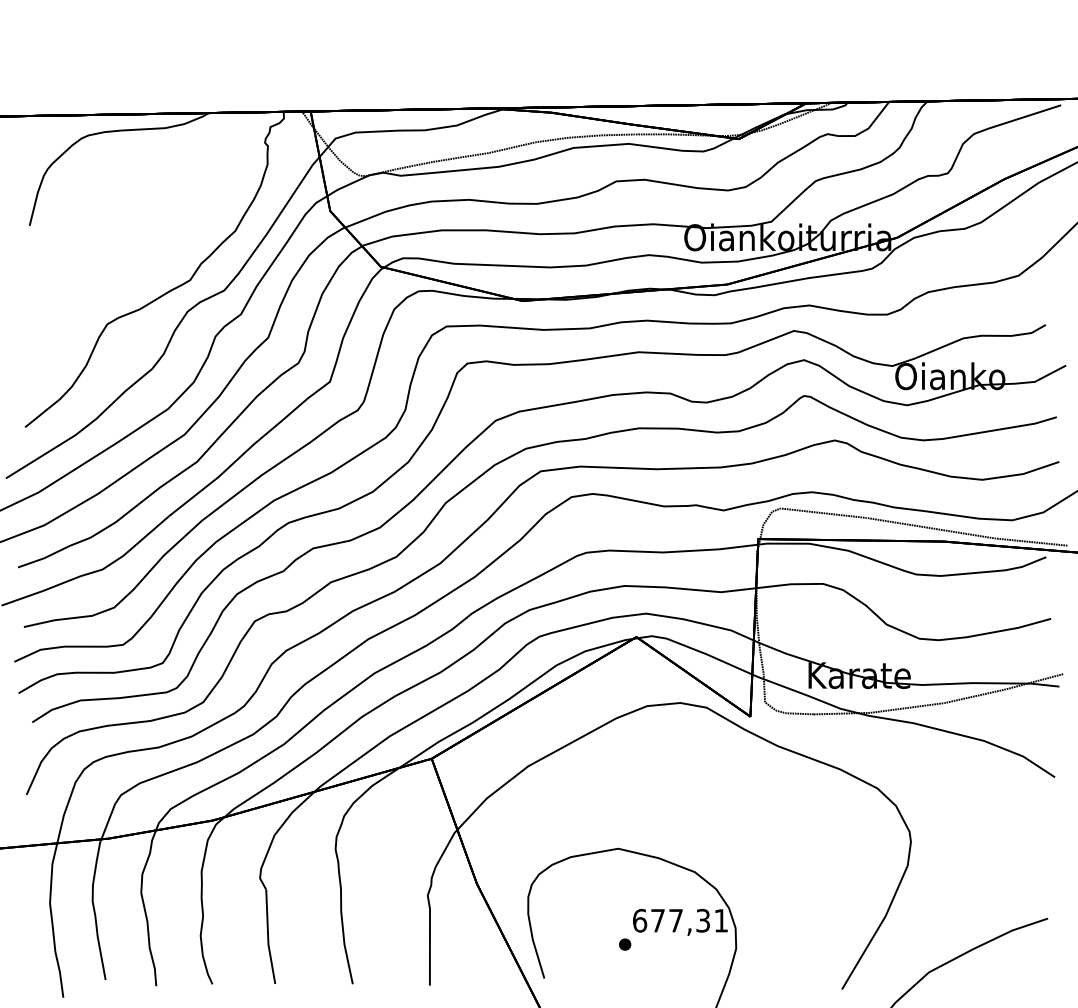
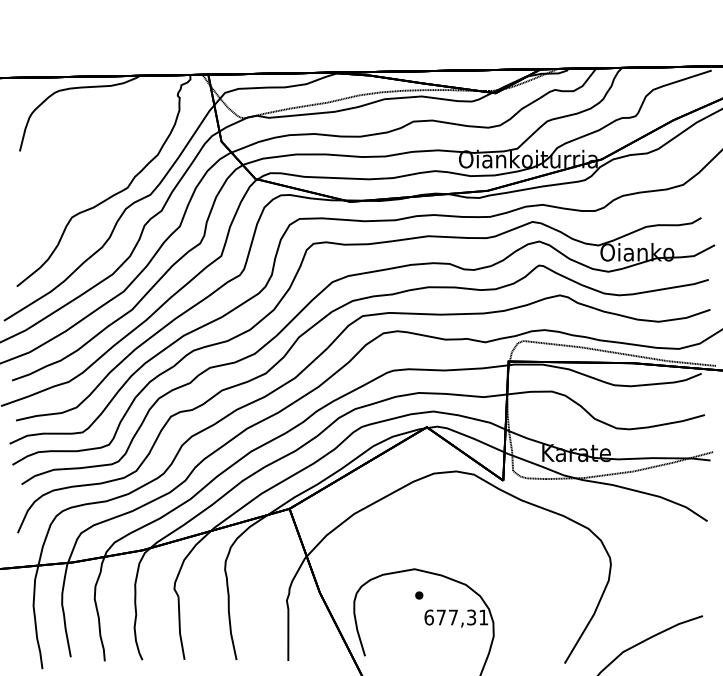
part: (625, 944) -> (419, 595), moved

